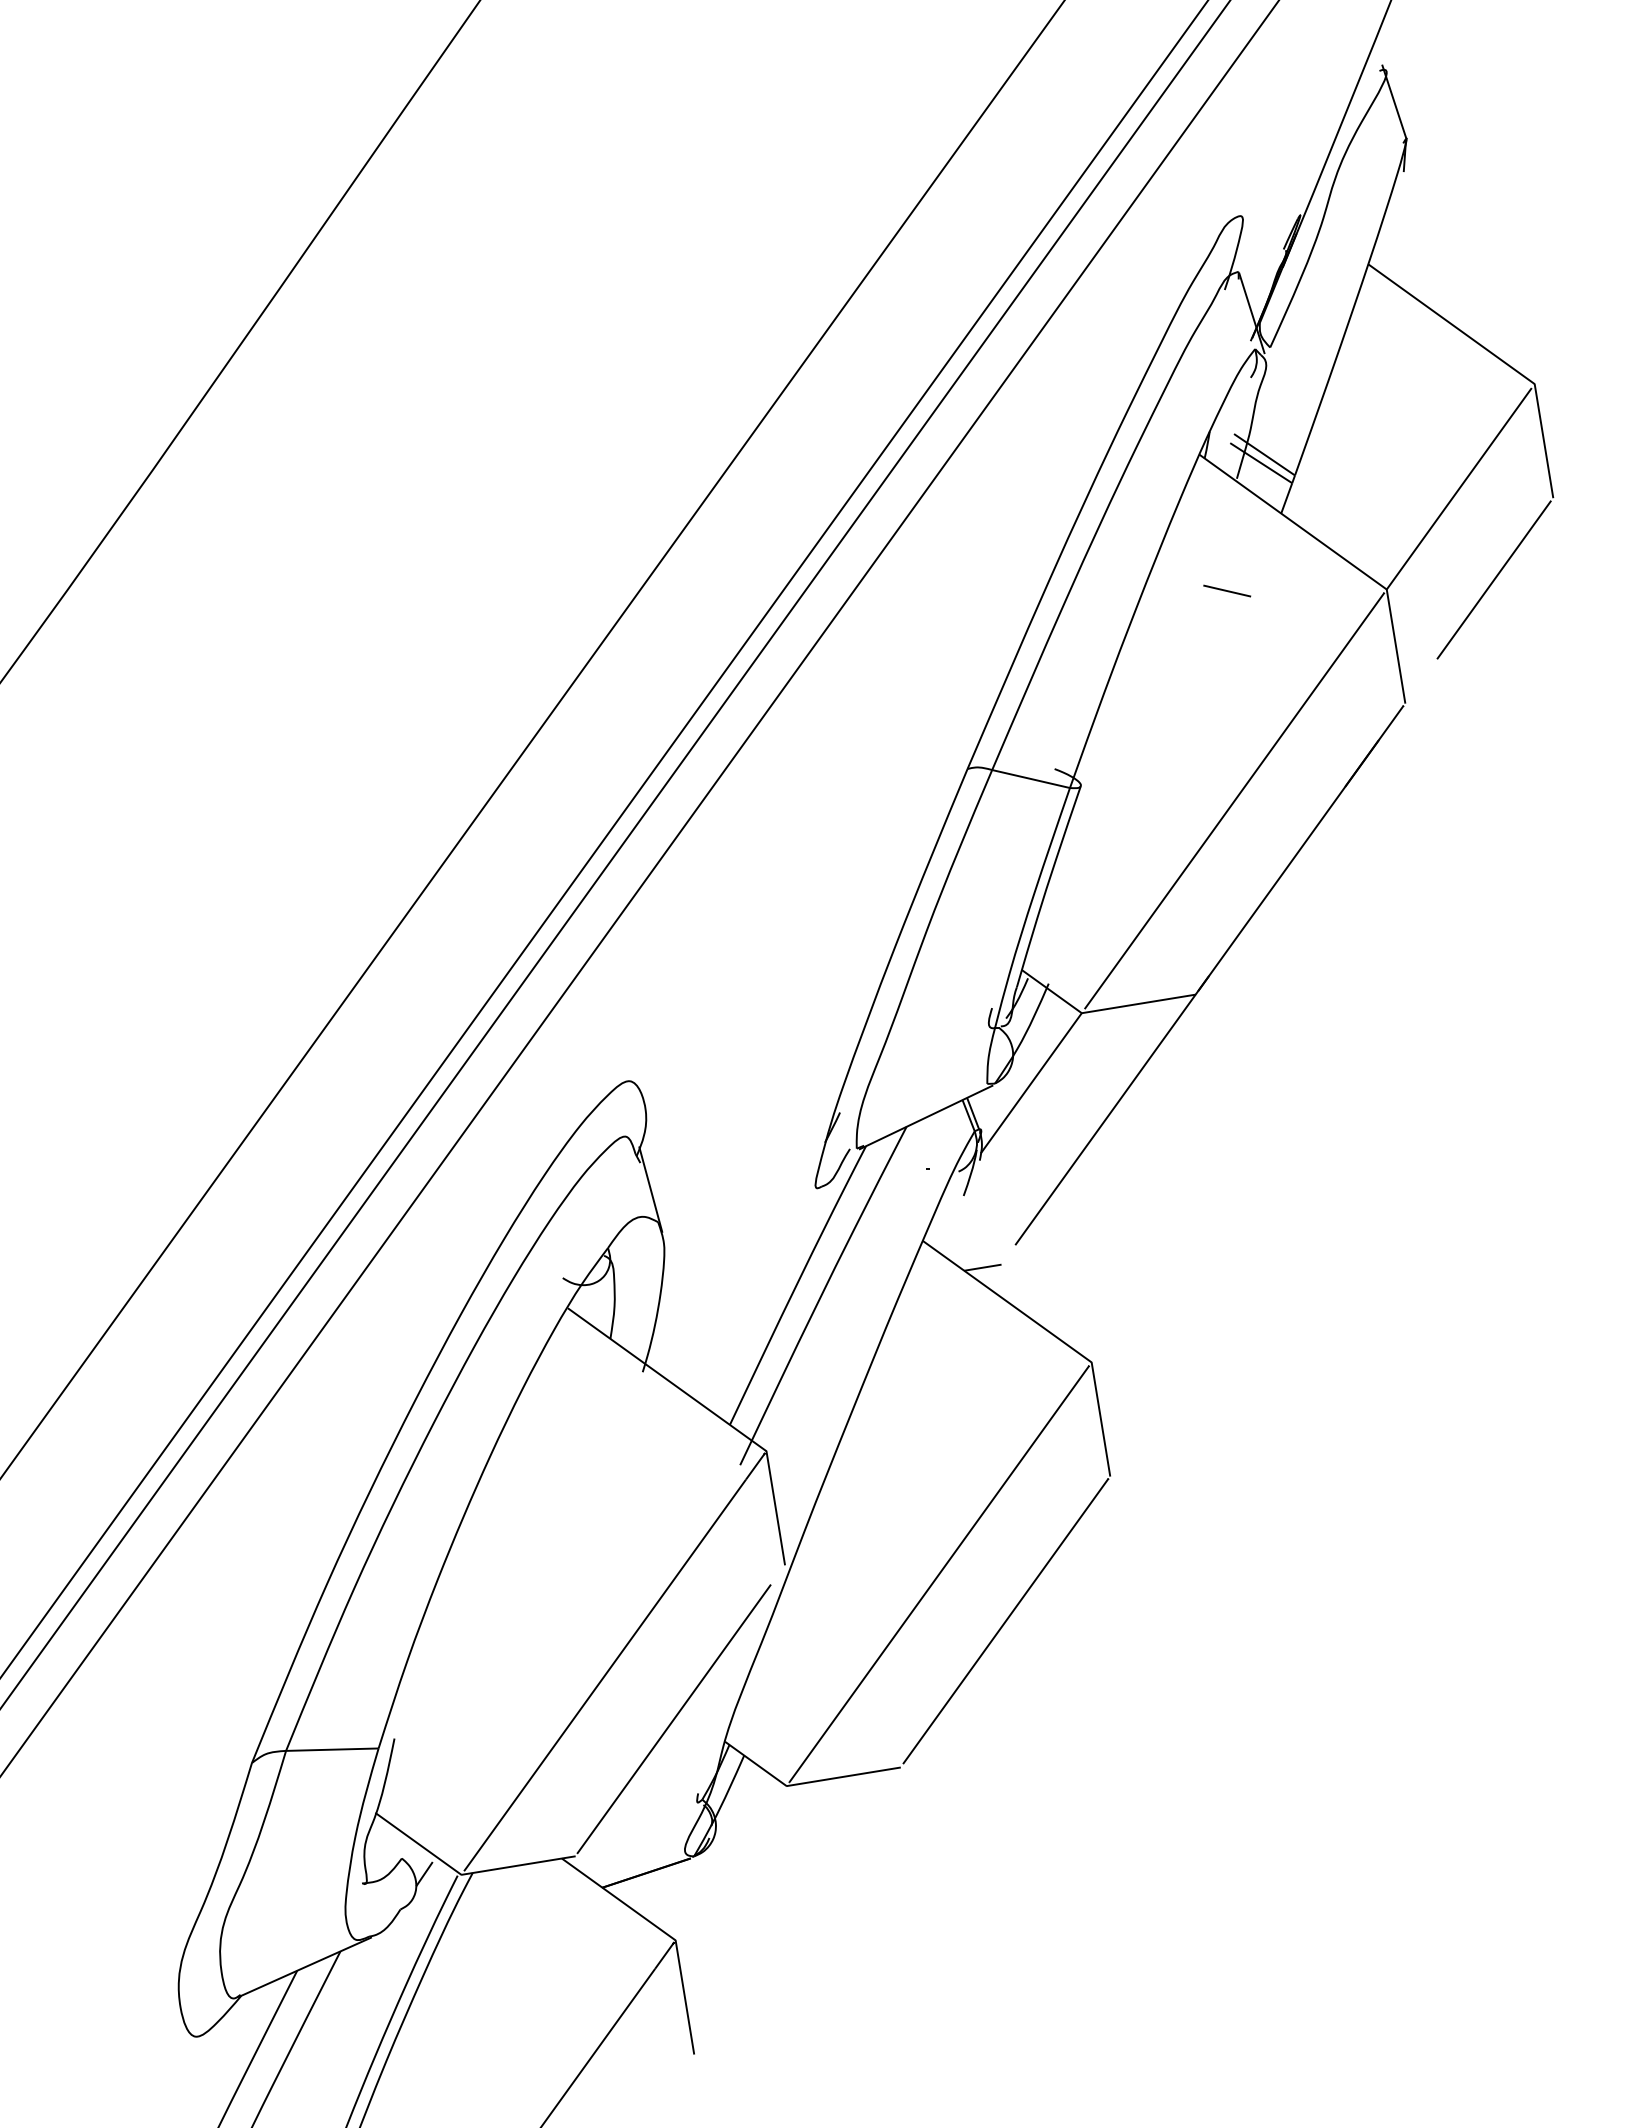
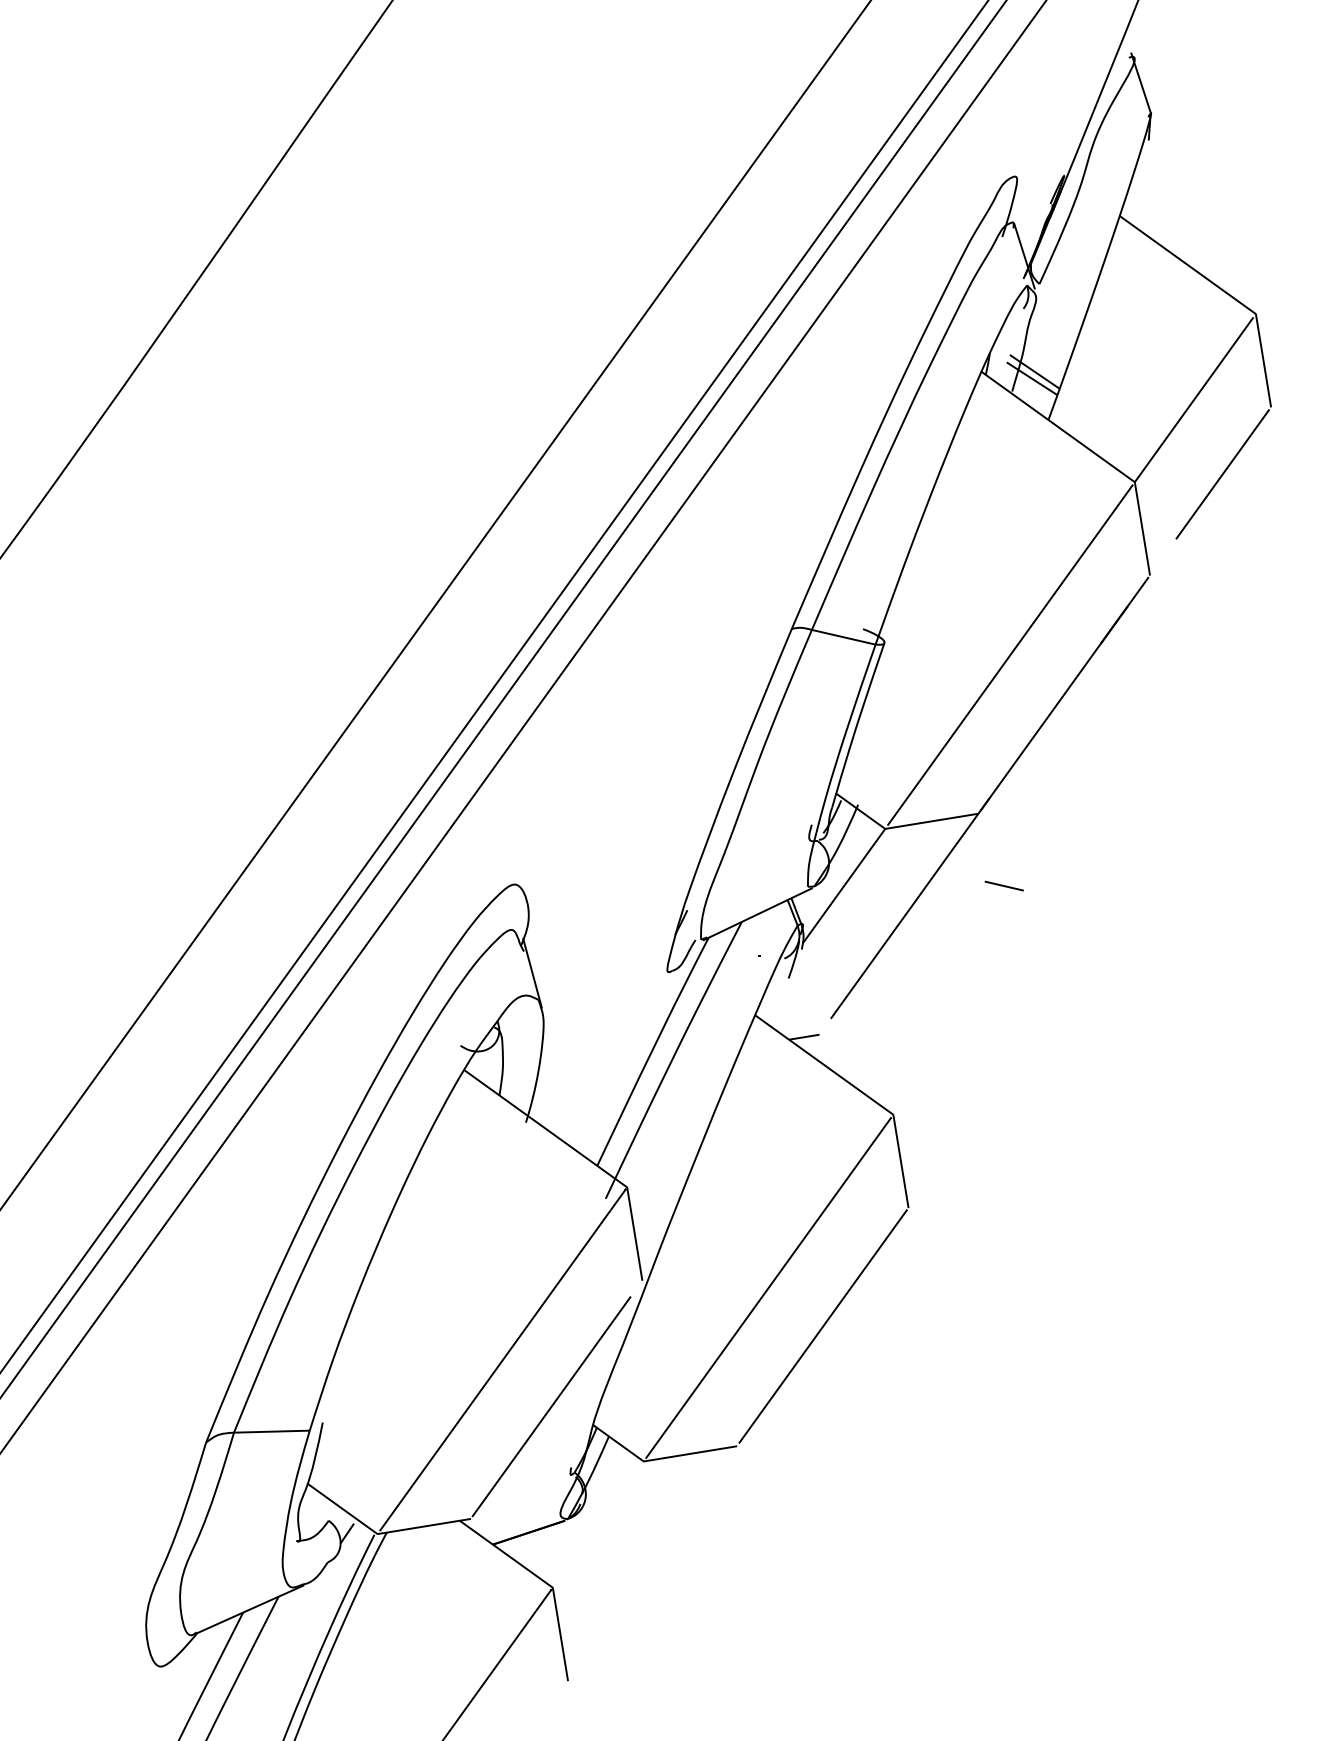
line: (1227, 590) -> (1004, 885), moved

